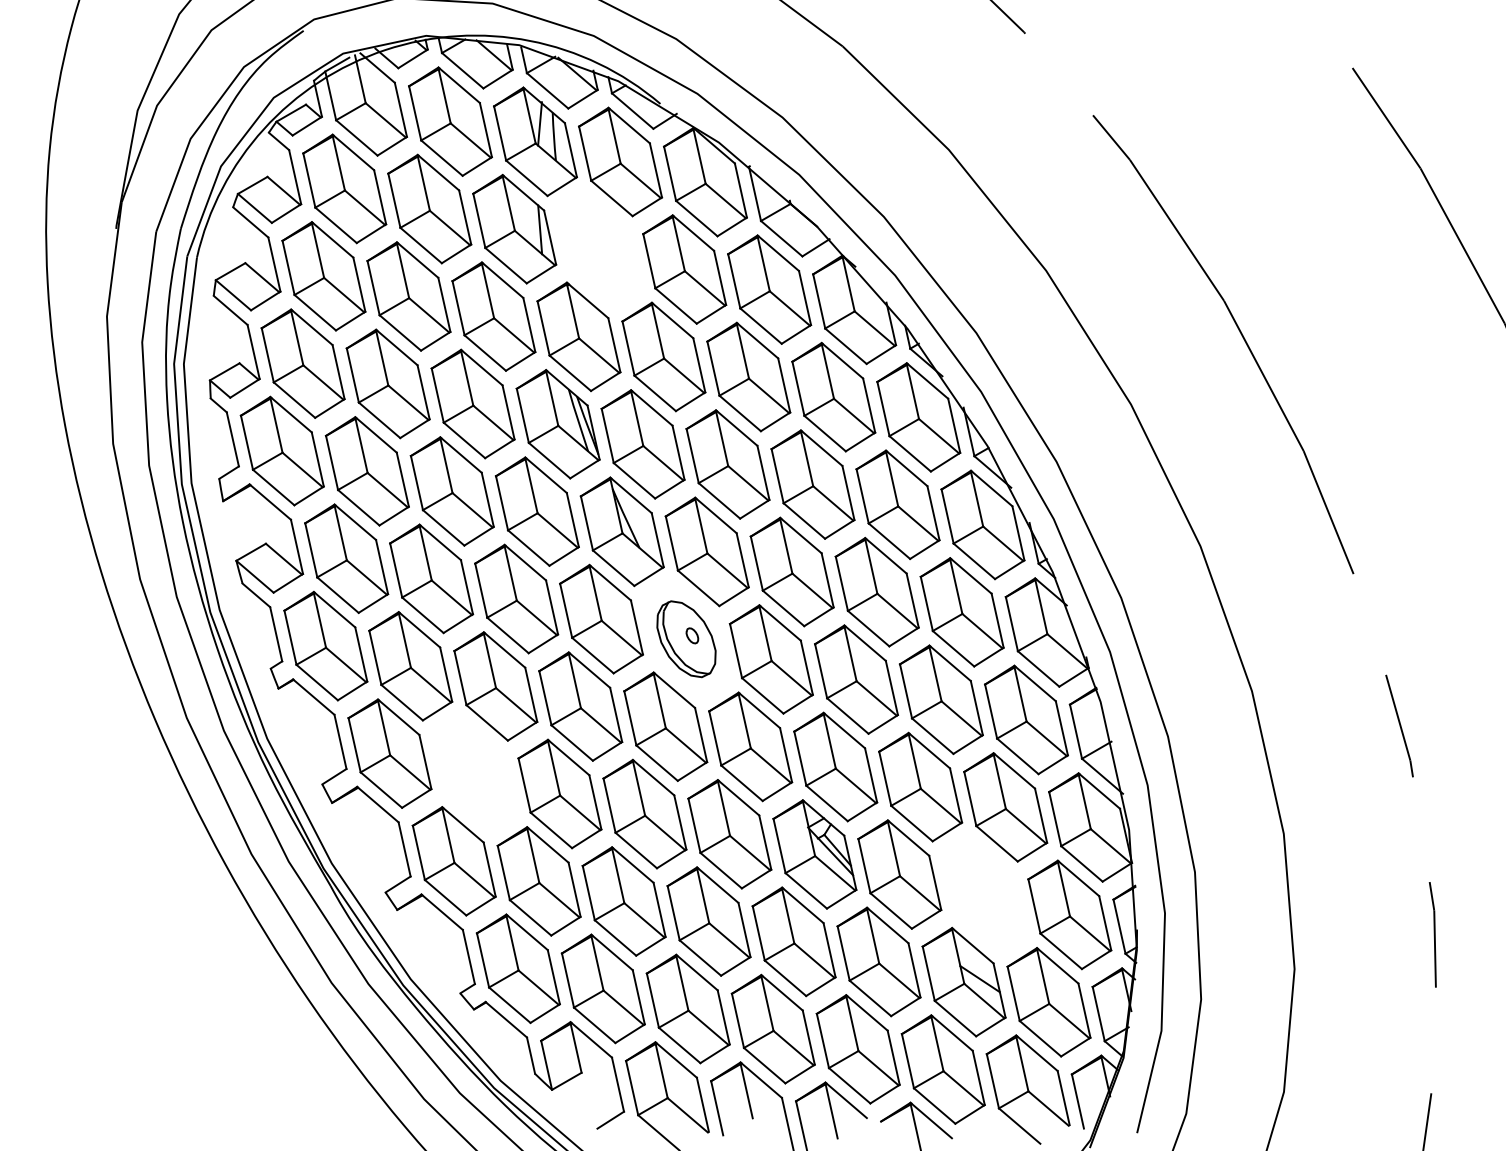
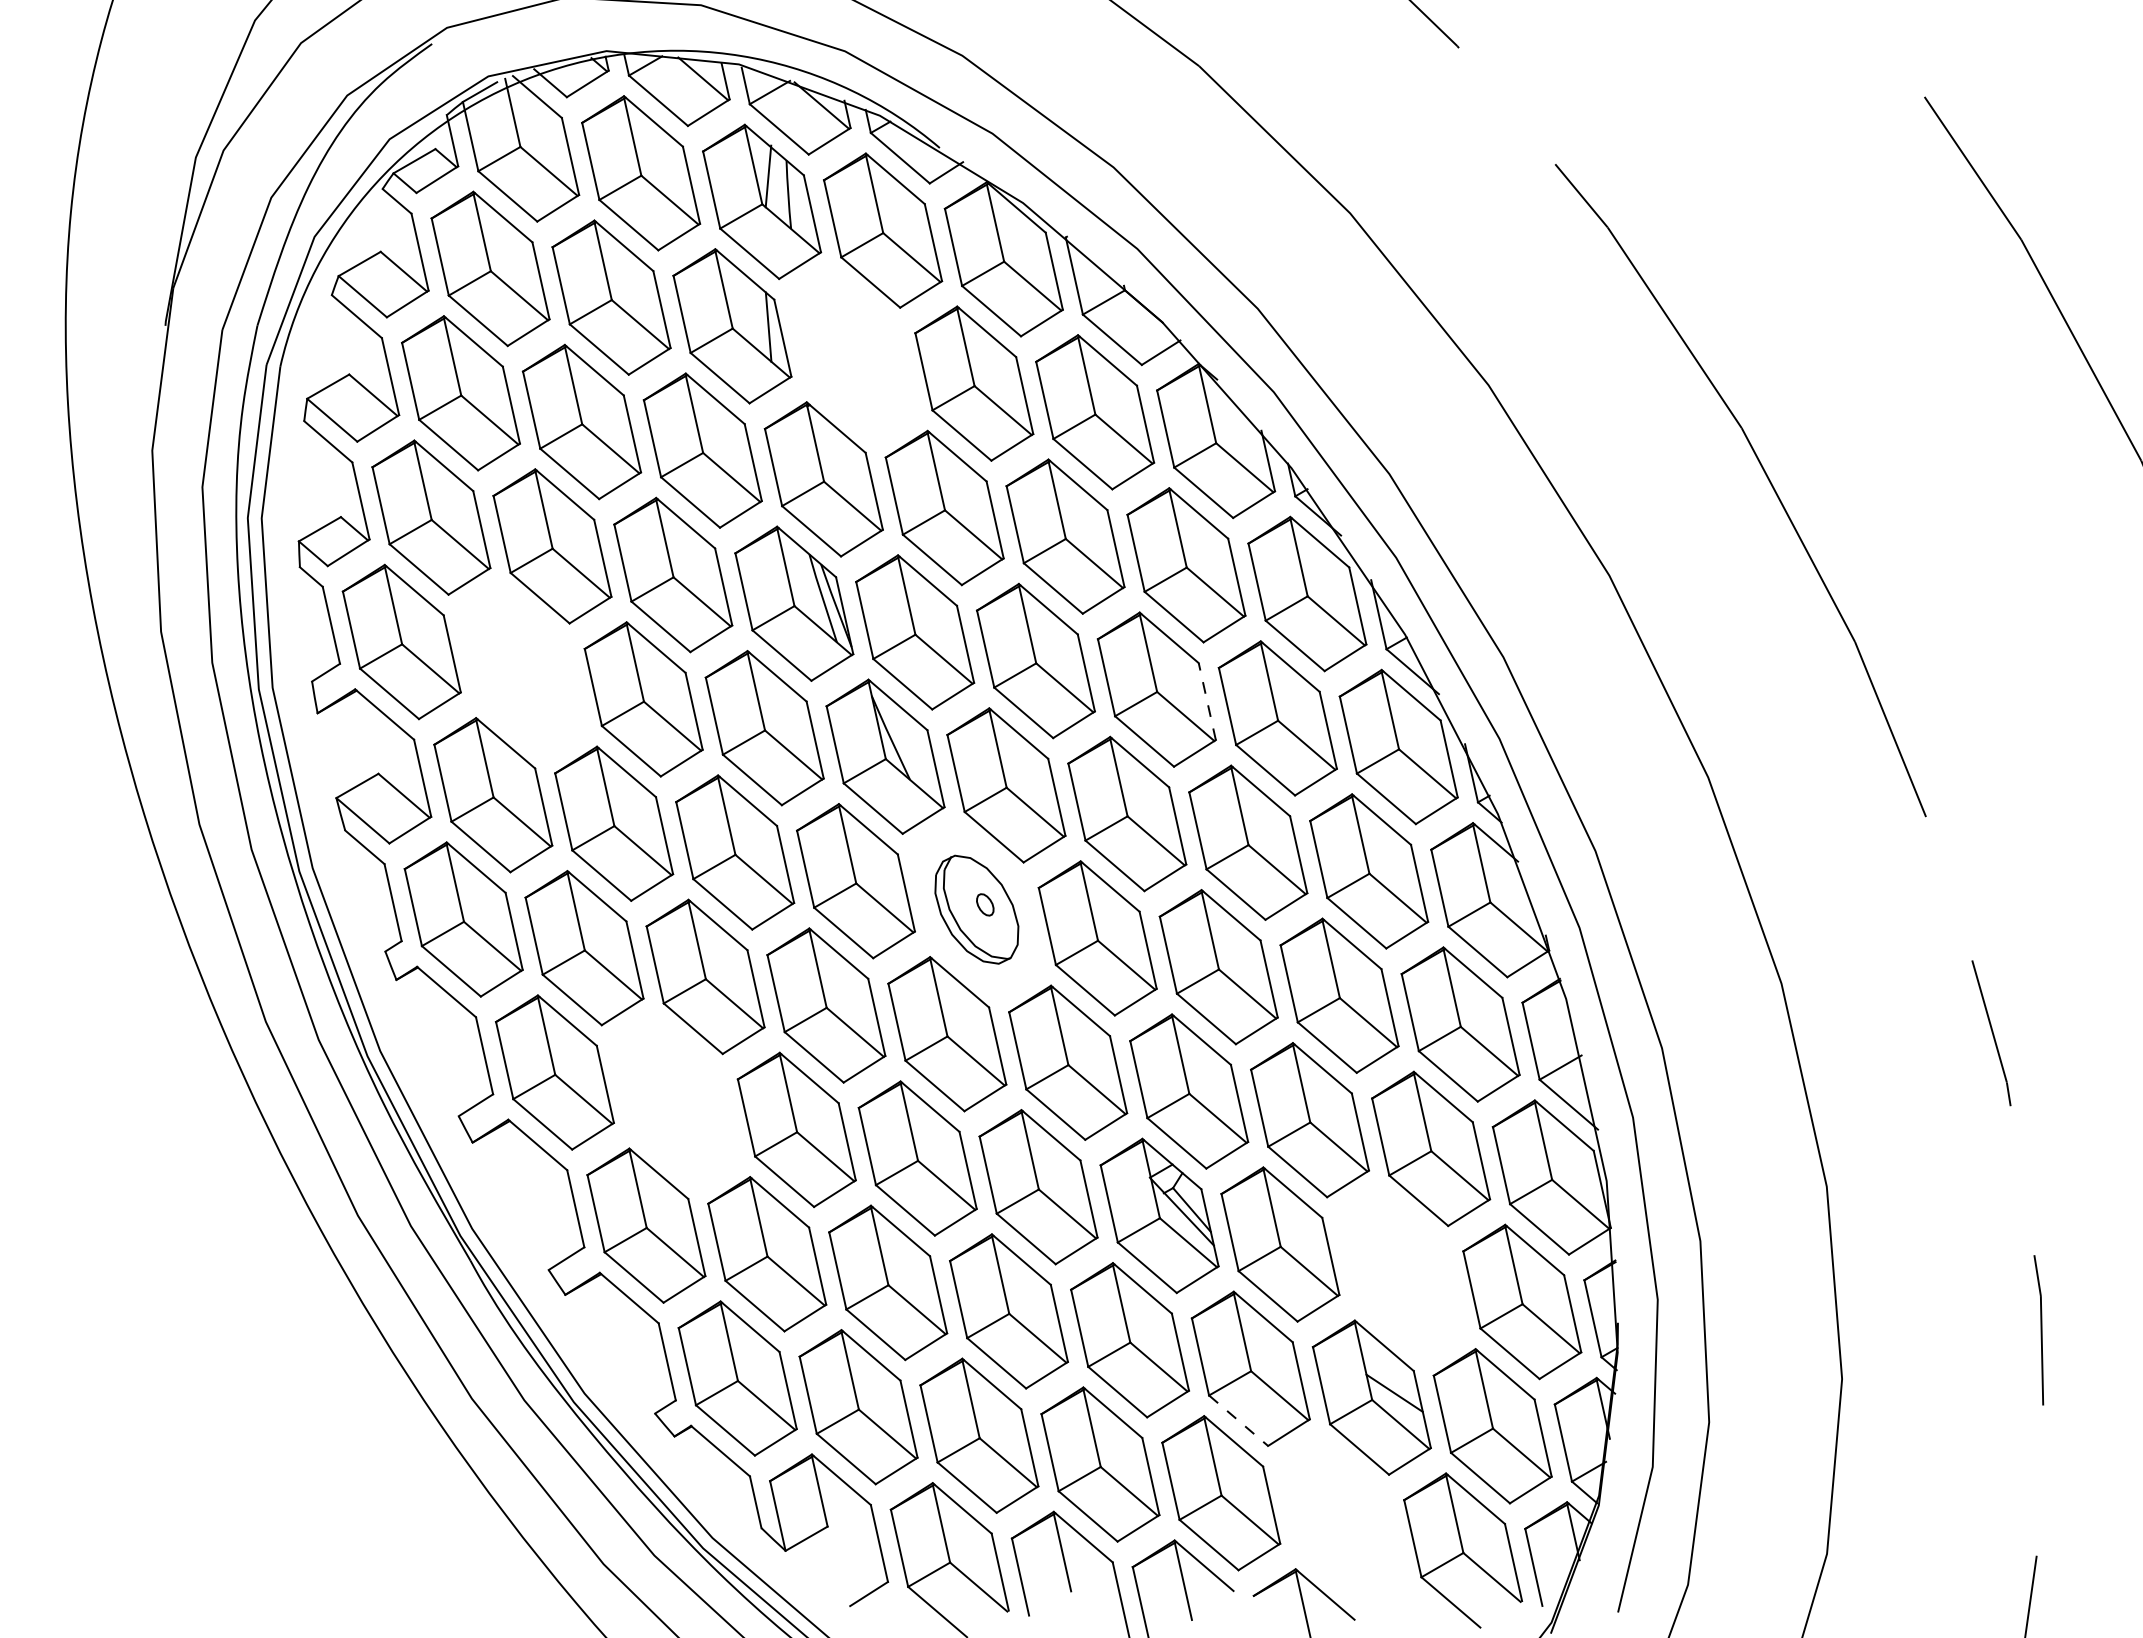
part: (367, 471) -> (522, 670), removed
line: (848, 492) -> (1207, 701), solid -> dashed
line: (870, 998) -> (1238, 1420), solid -> dashed
part: (943, 1069) -> (1342, 1521), removed

